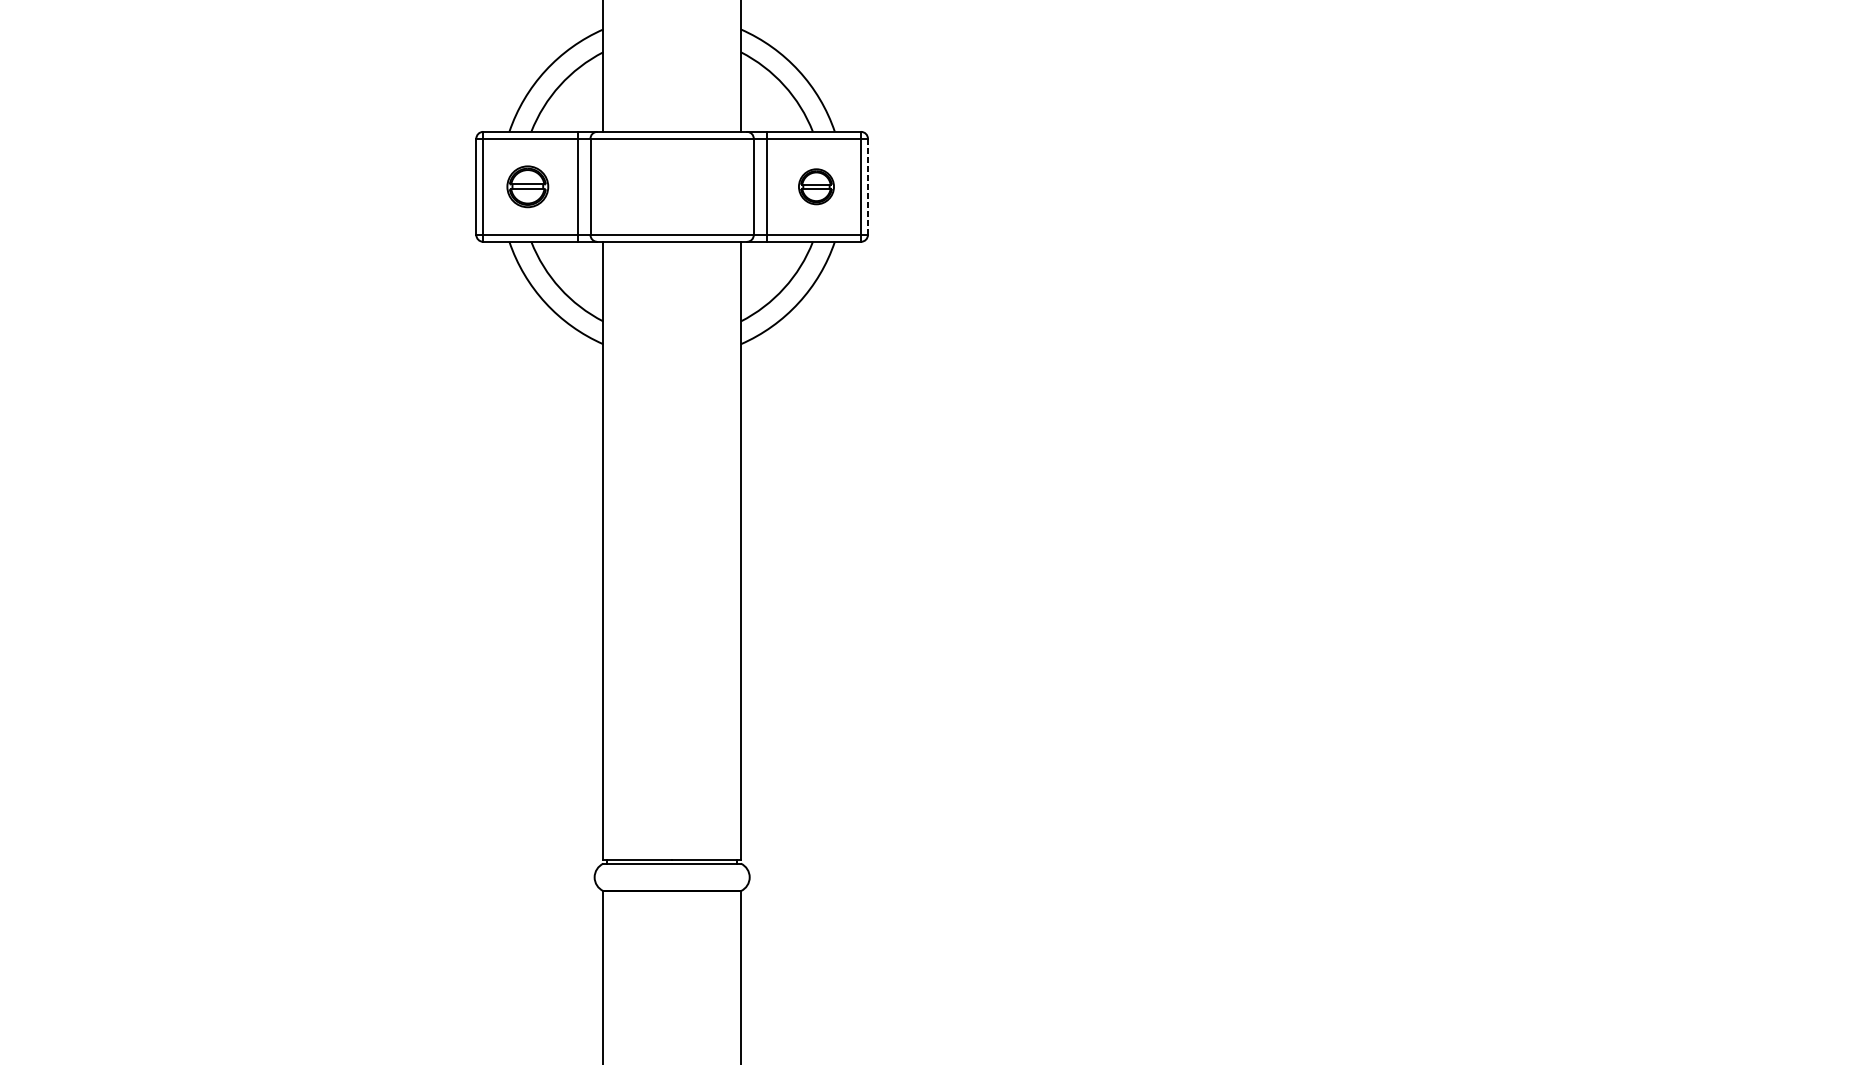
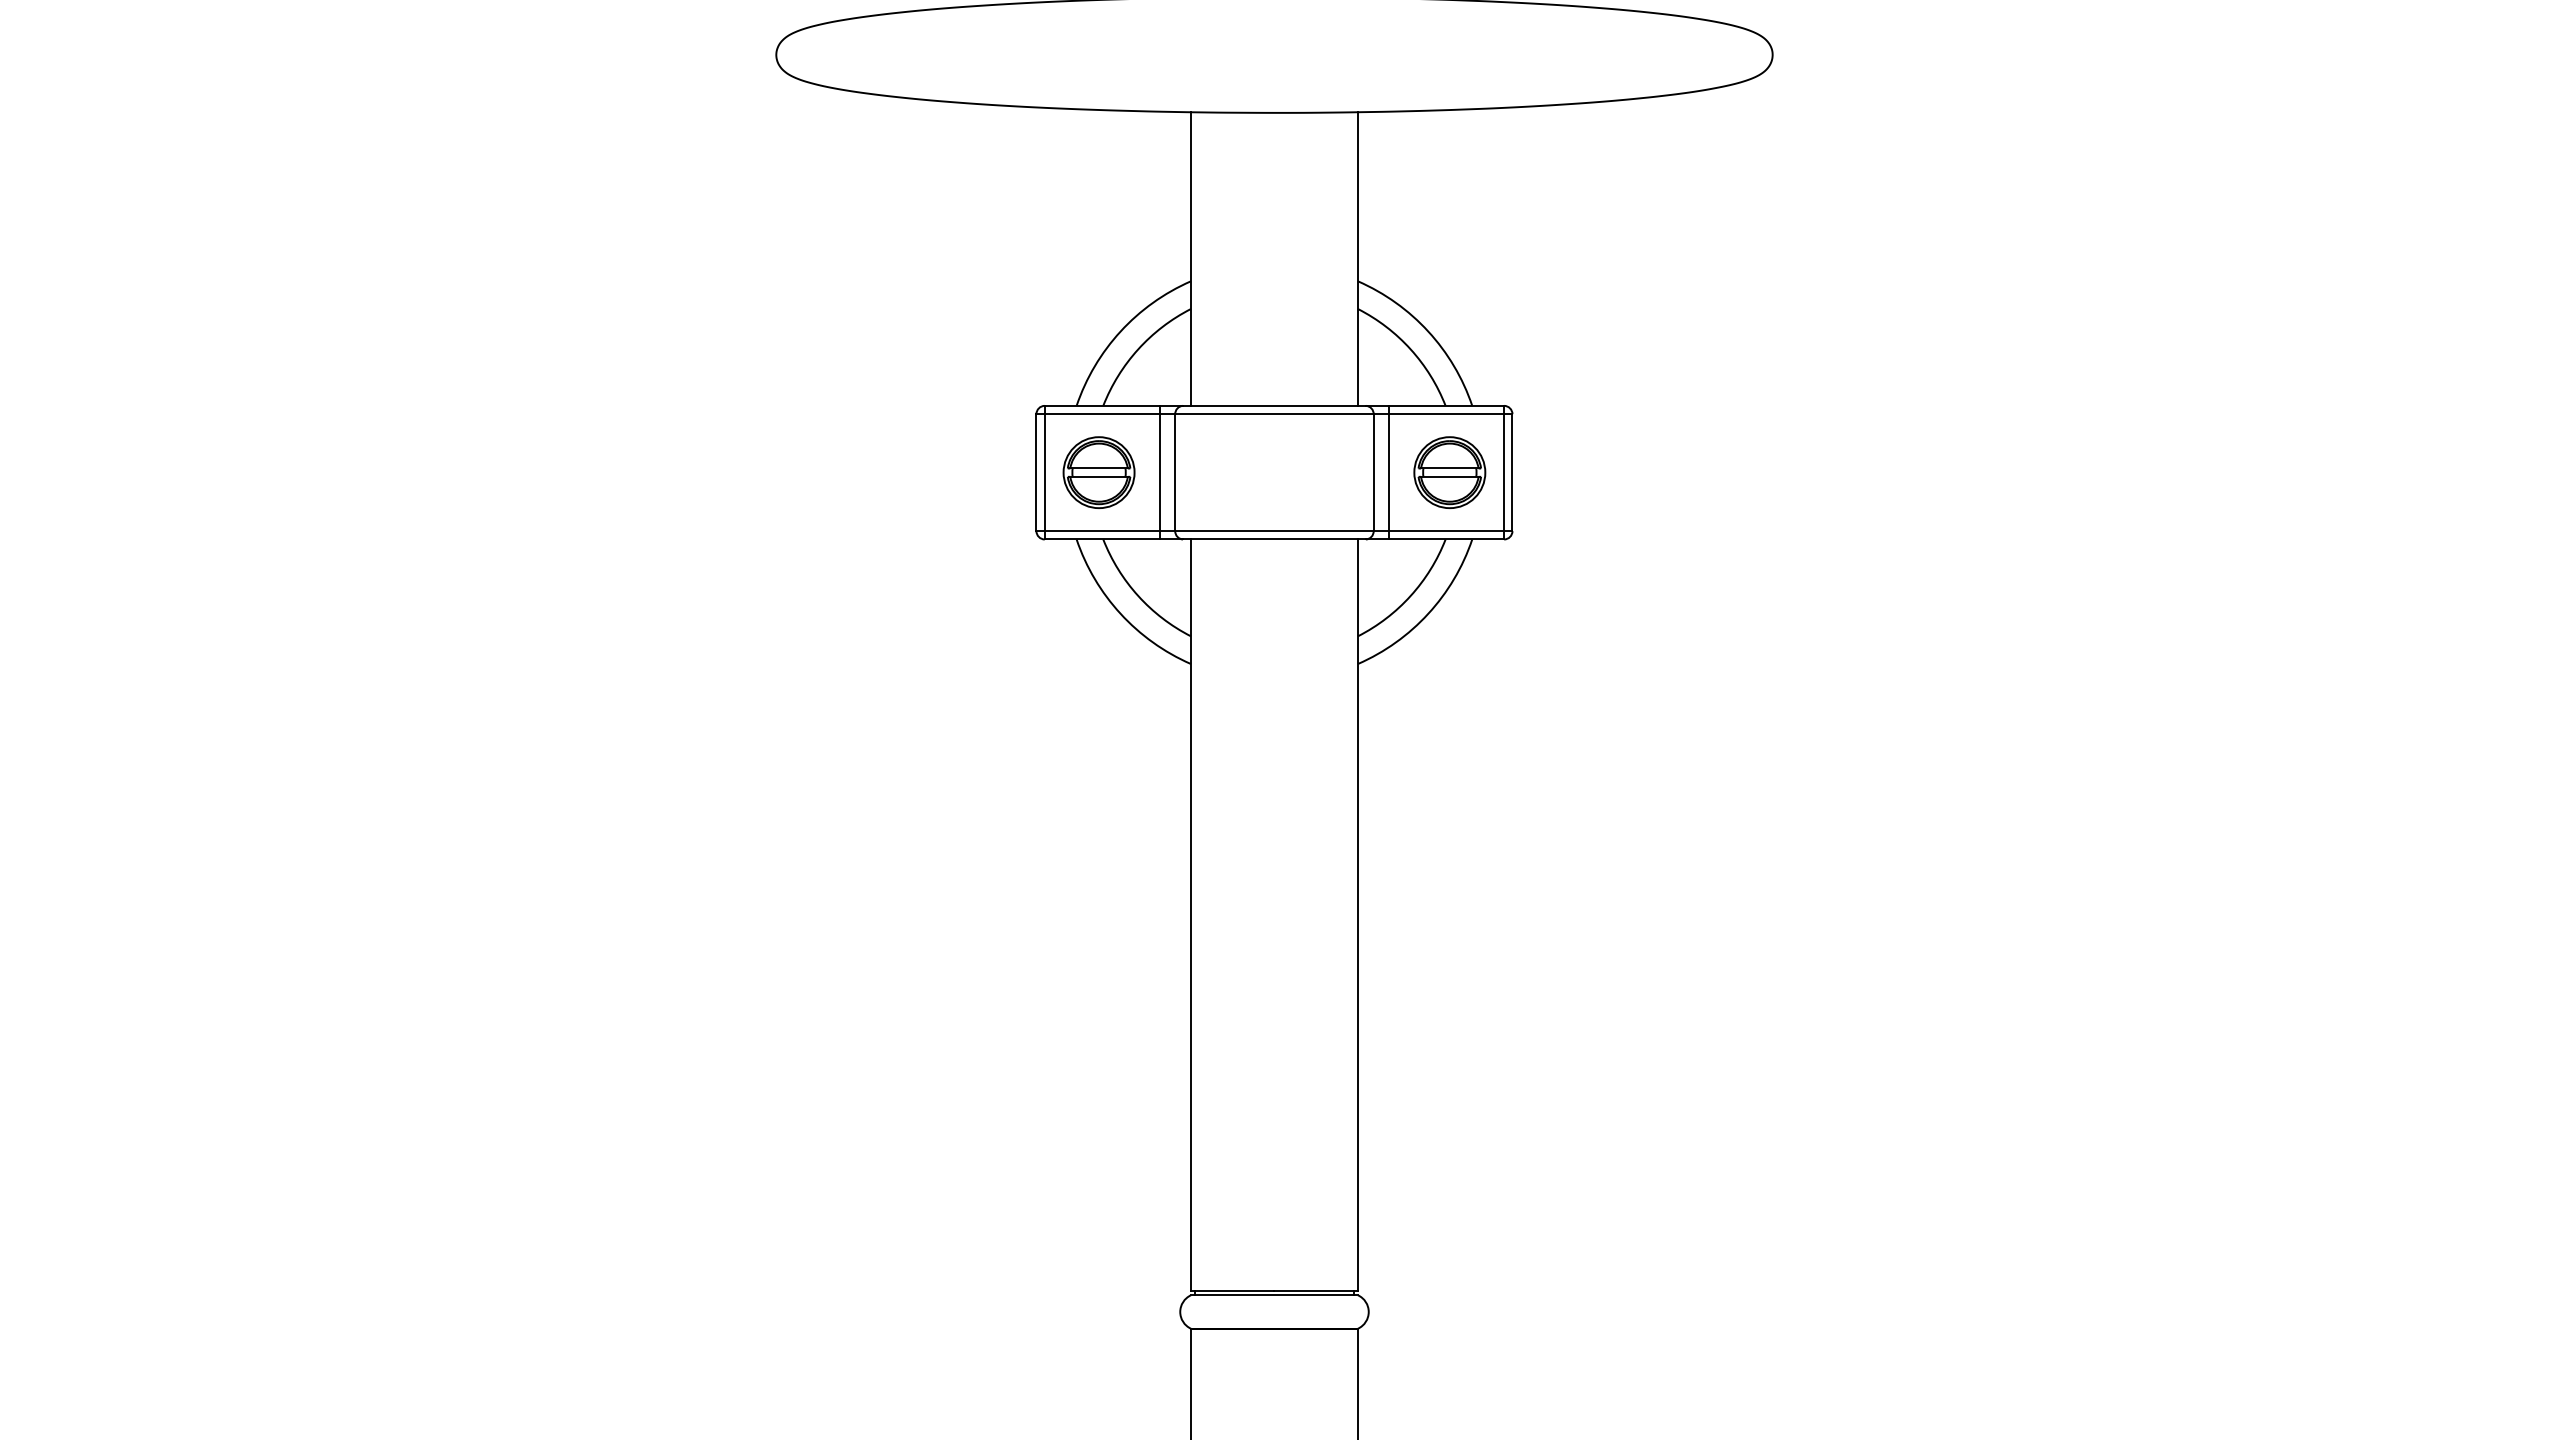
part: (527, 186) -> (1098, 472), size x1.43
part: (816, 186) -> (1449, 472), size x1.67
line: (867, 187) -> (1512, 473), dashed -> solid

